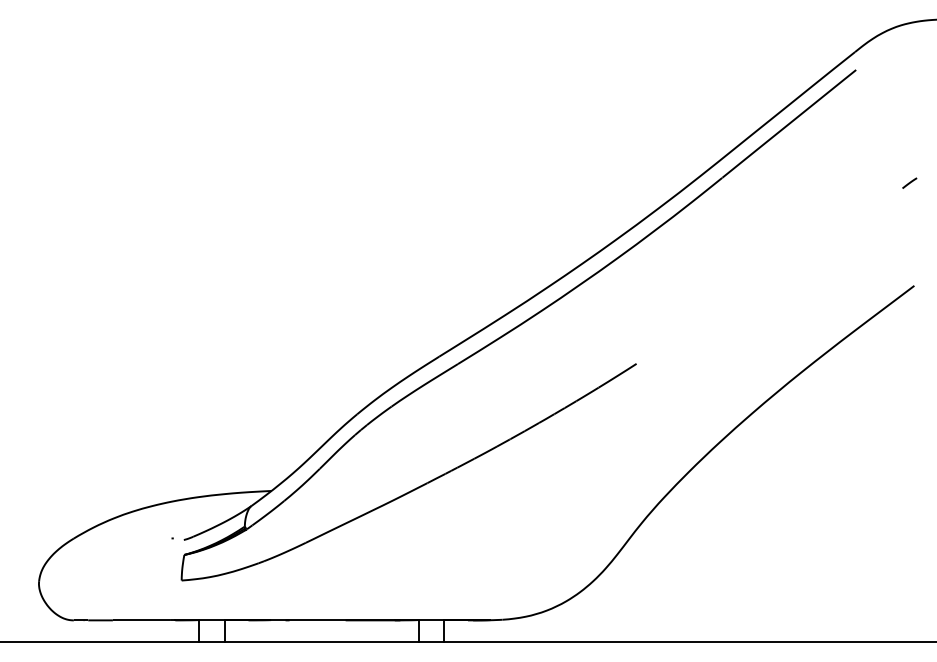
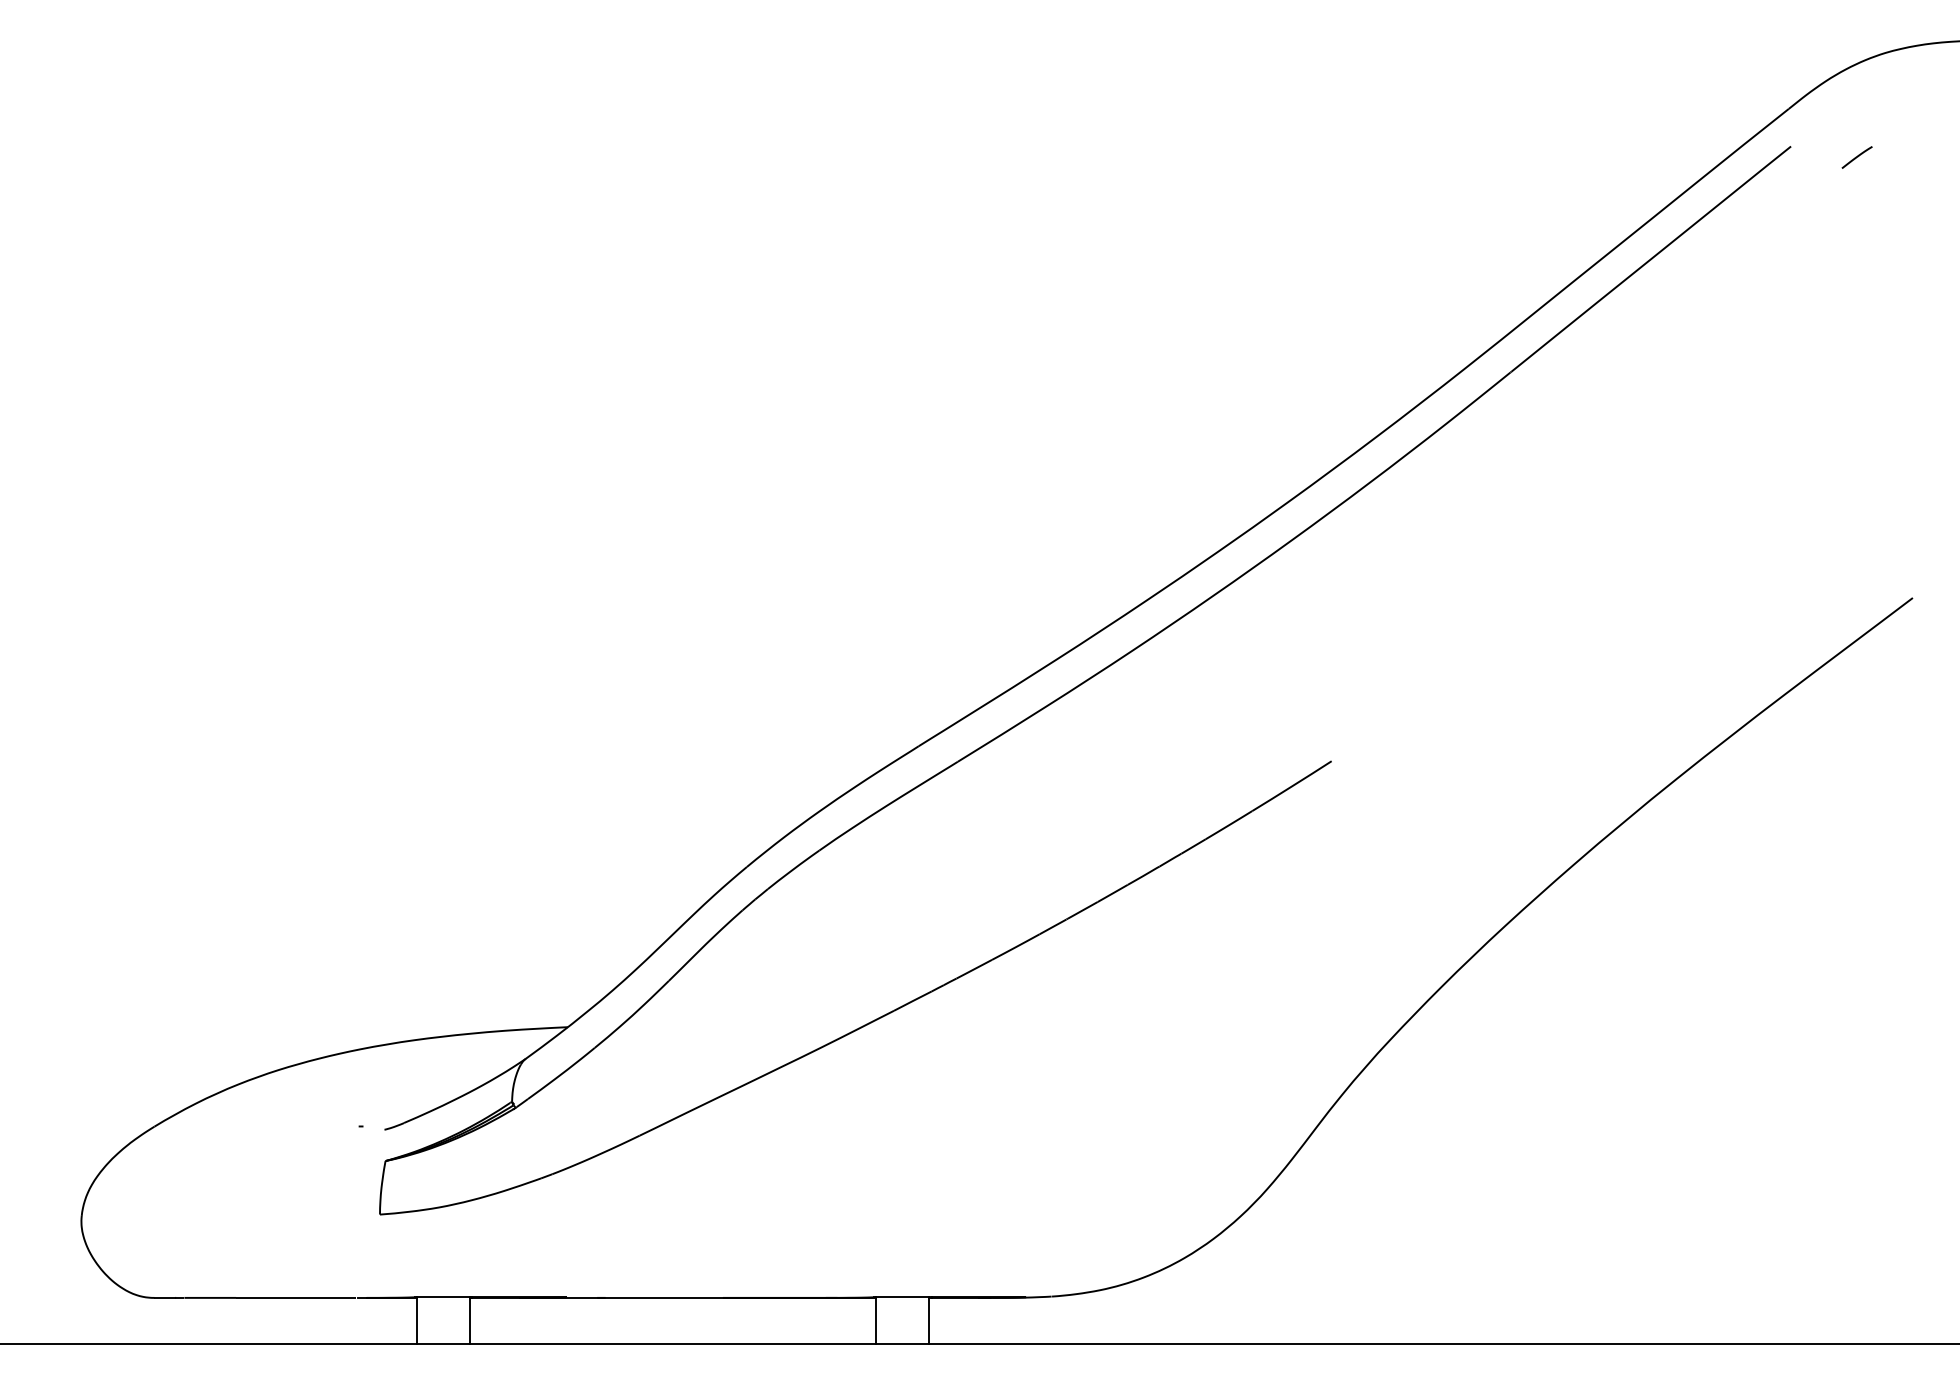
line: (909, 182) -> (1856, 155), moved

